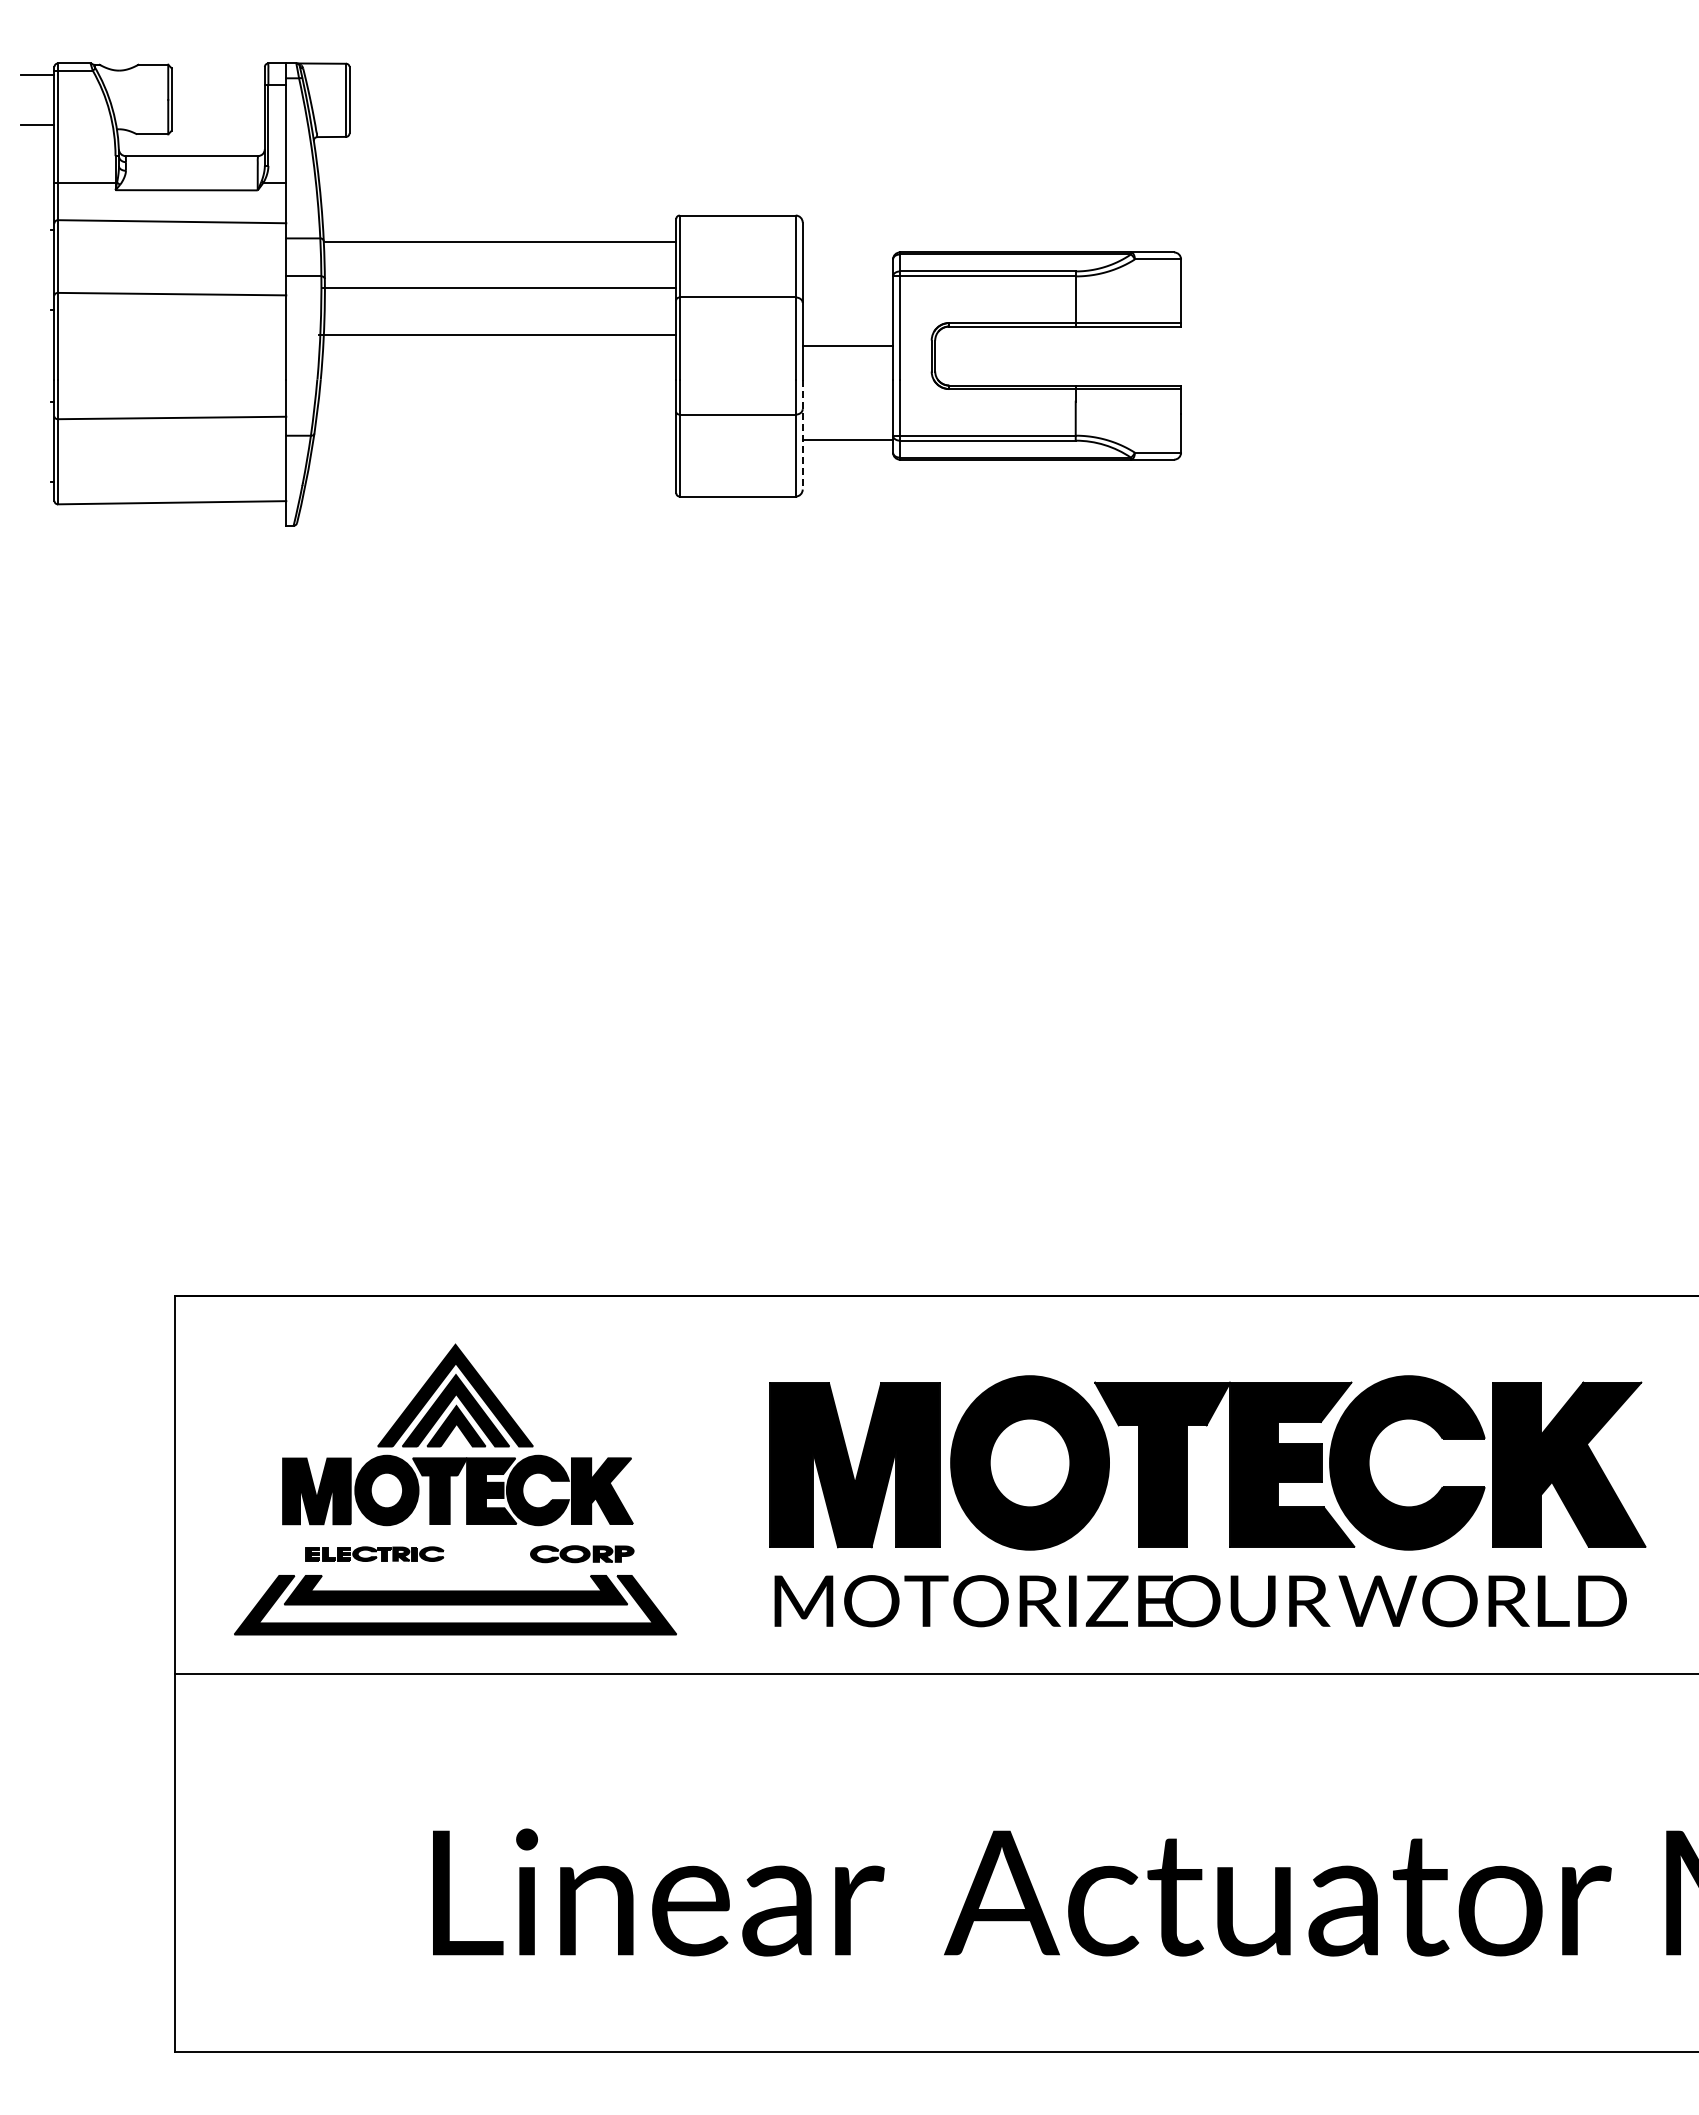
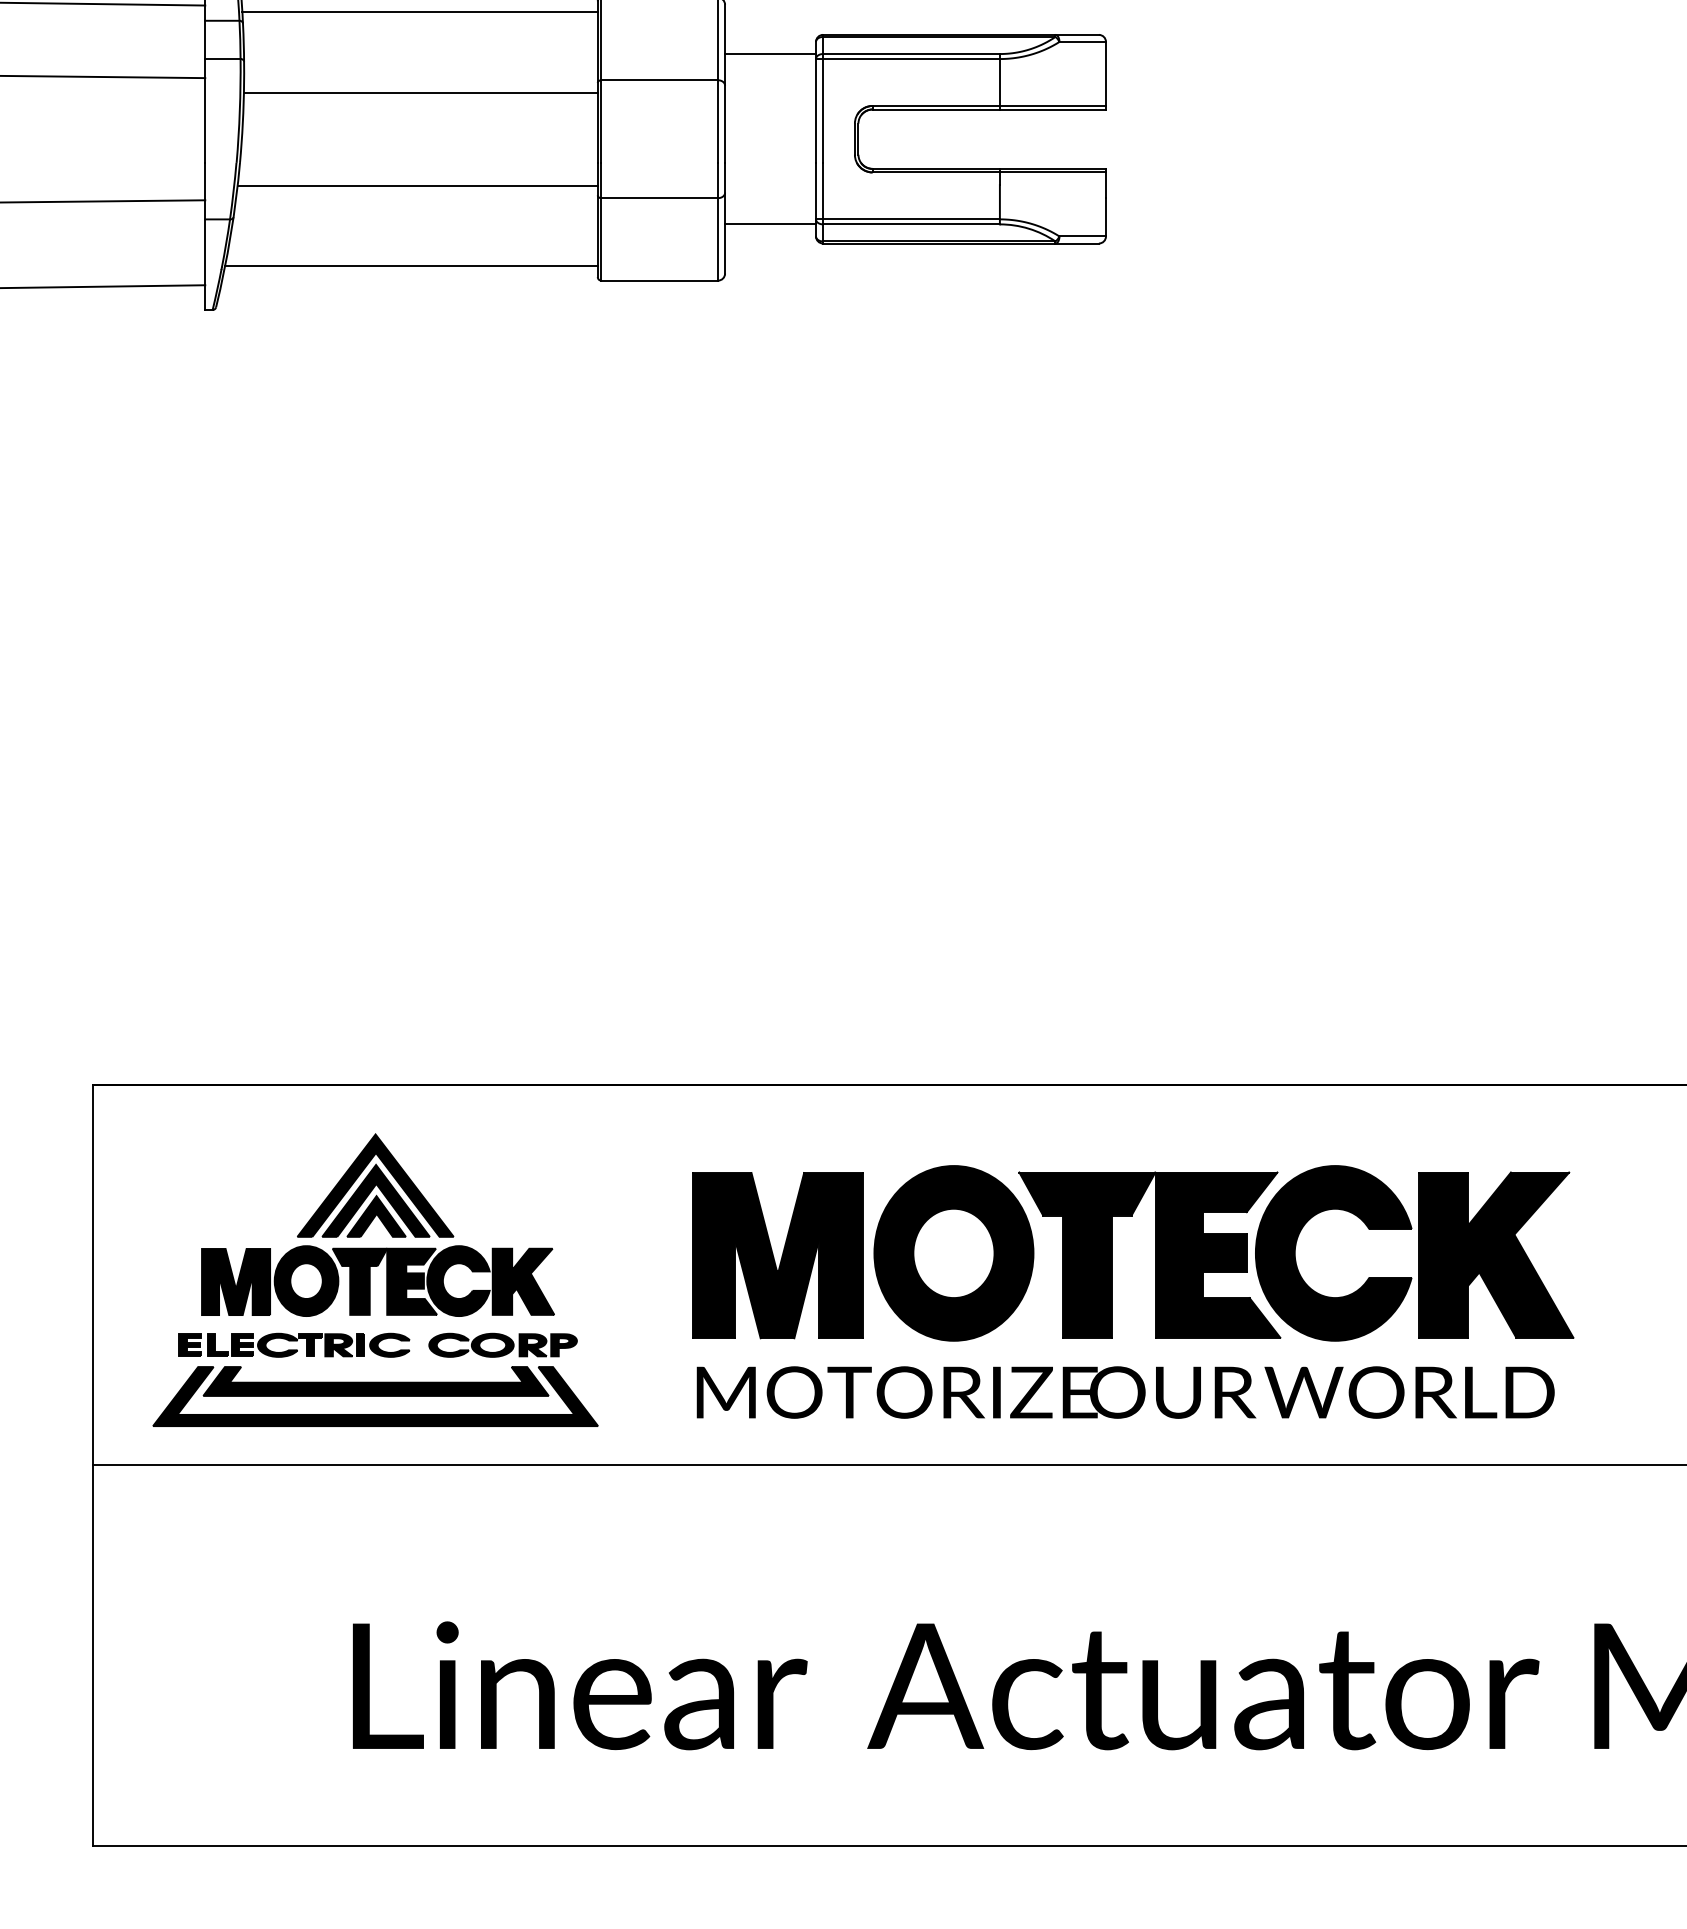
line: (500, 242) -> (420, 93), moved
line: (499, 287) -> (419, 11), moved
line: (497, 335) -> (417, 185), moved
line: (847, 345) -> (770, 54), moved
line: (802, 434) -> (724, 218), dashed -> solid
line: (491, 482) -> (411, 266), added
part: (374, 1553) -> (294, 1344), size x1.67
part: (582, 1553) -> (503, 1344), size x1.43

